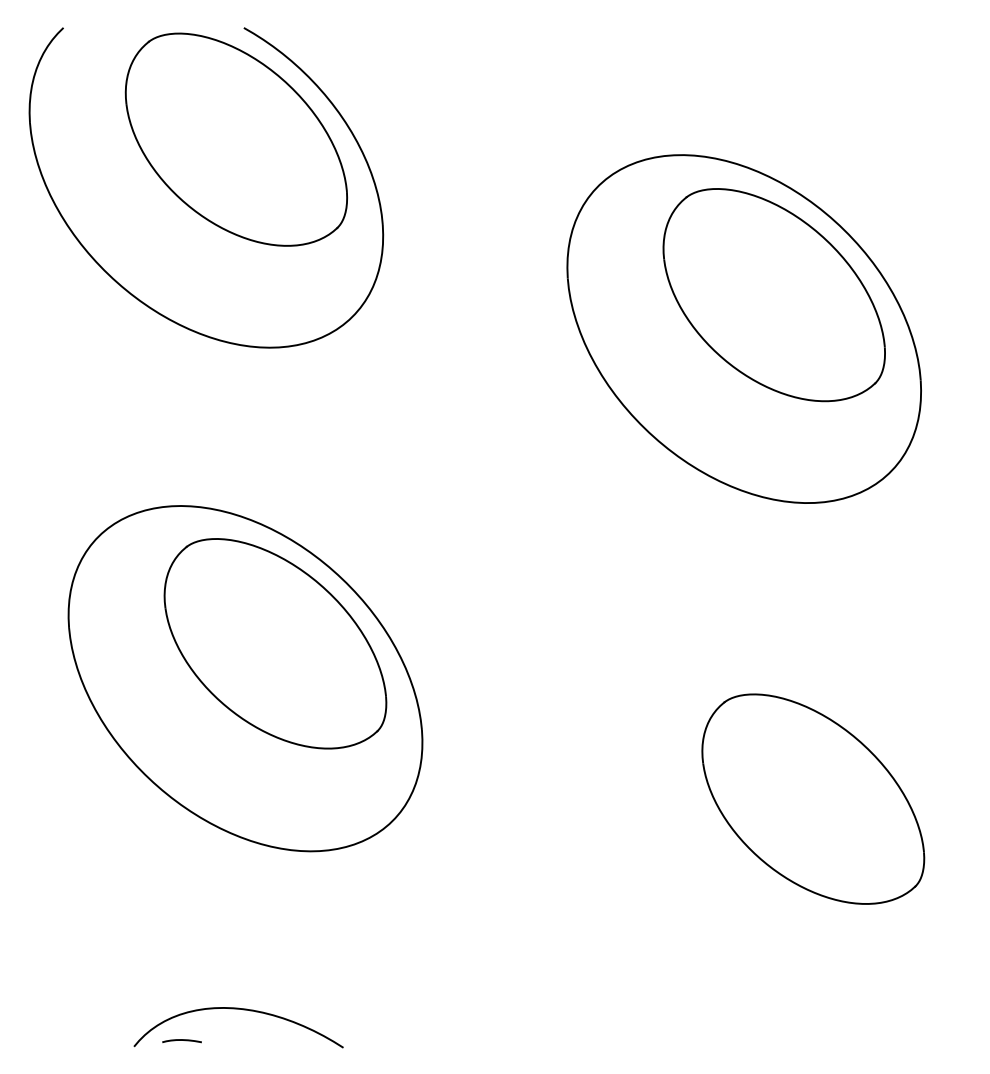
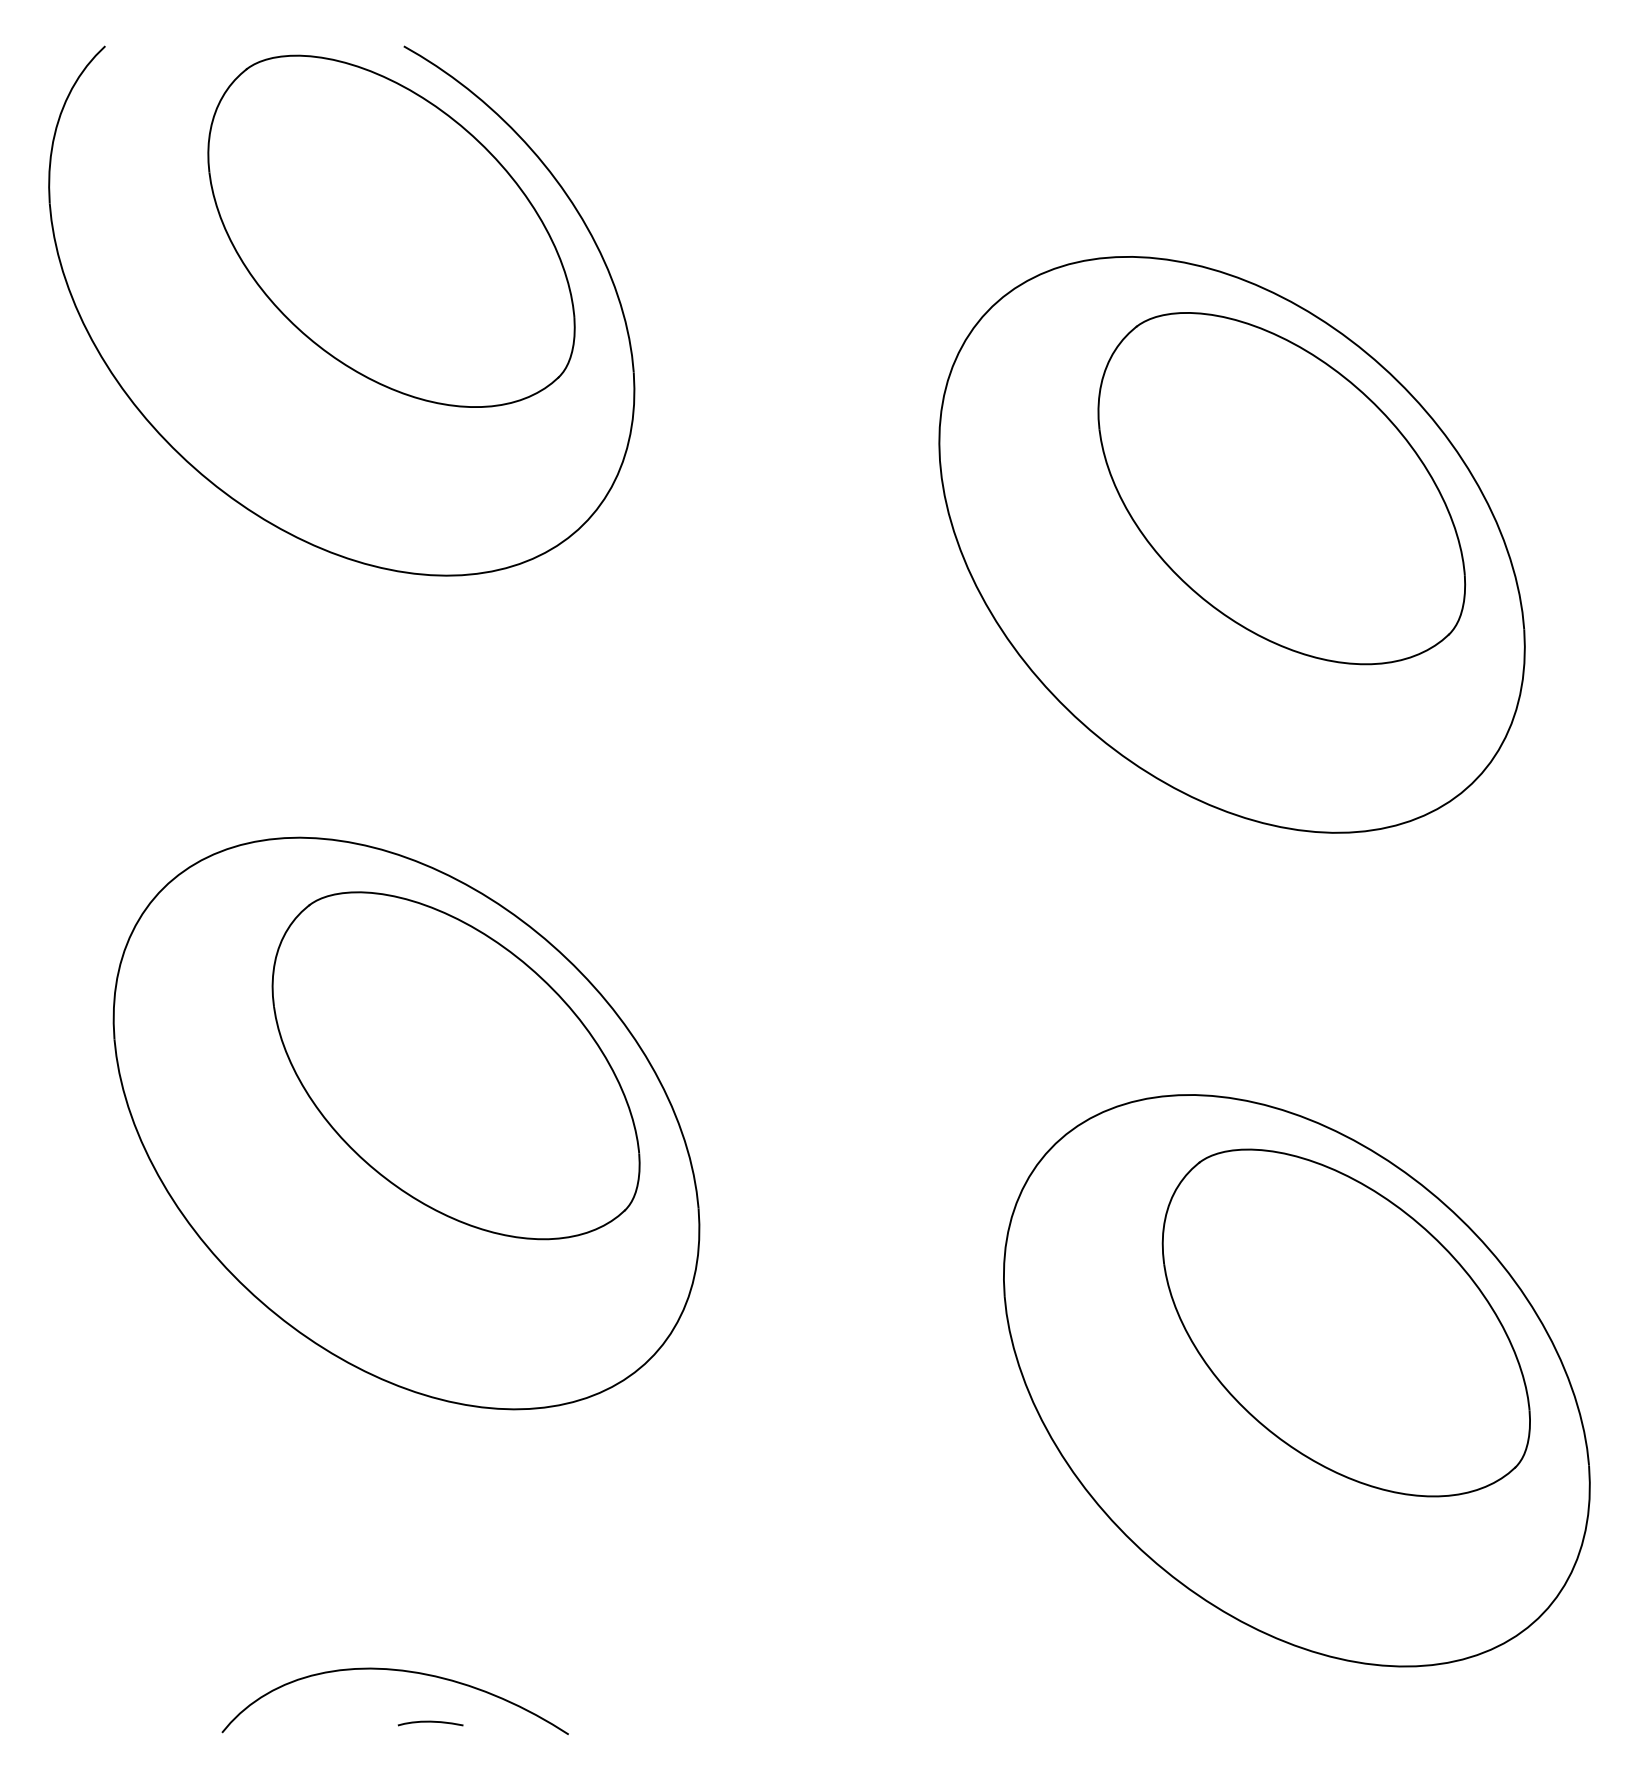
part: (783, 833) -> (1297, 1379), added
curve: (181, 1040) -> (429, 1722), moved

